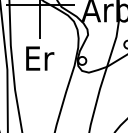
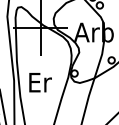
text: (40, 58) -> (40, 82), moved

